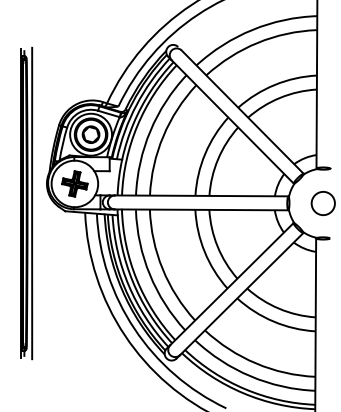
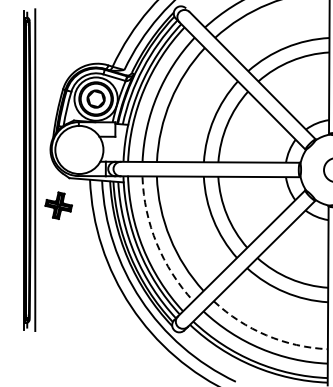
part: (74, 183) -> (58, 205), moved
arc: (149, 274) -> (156, 243), solid -> dashed
arc: (256, 363) -> (267, 335), solid -> dashed

